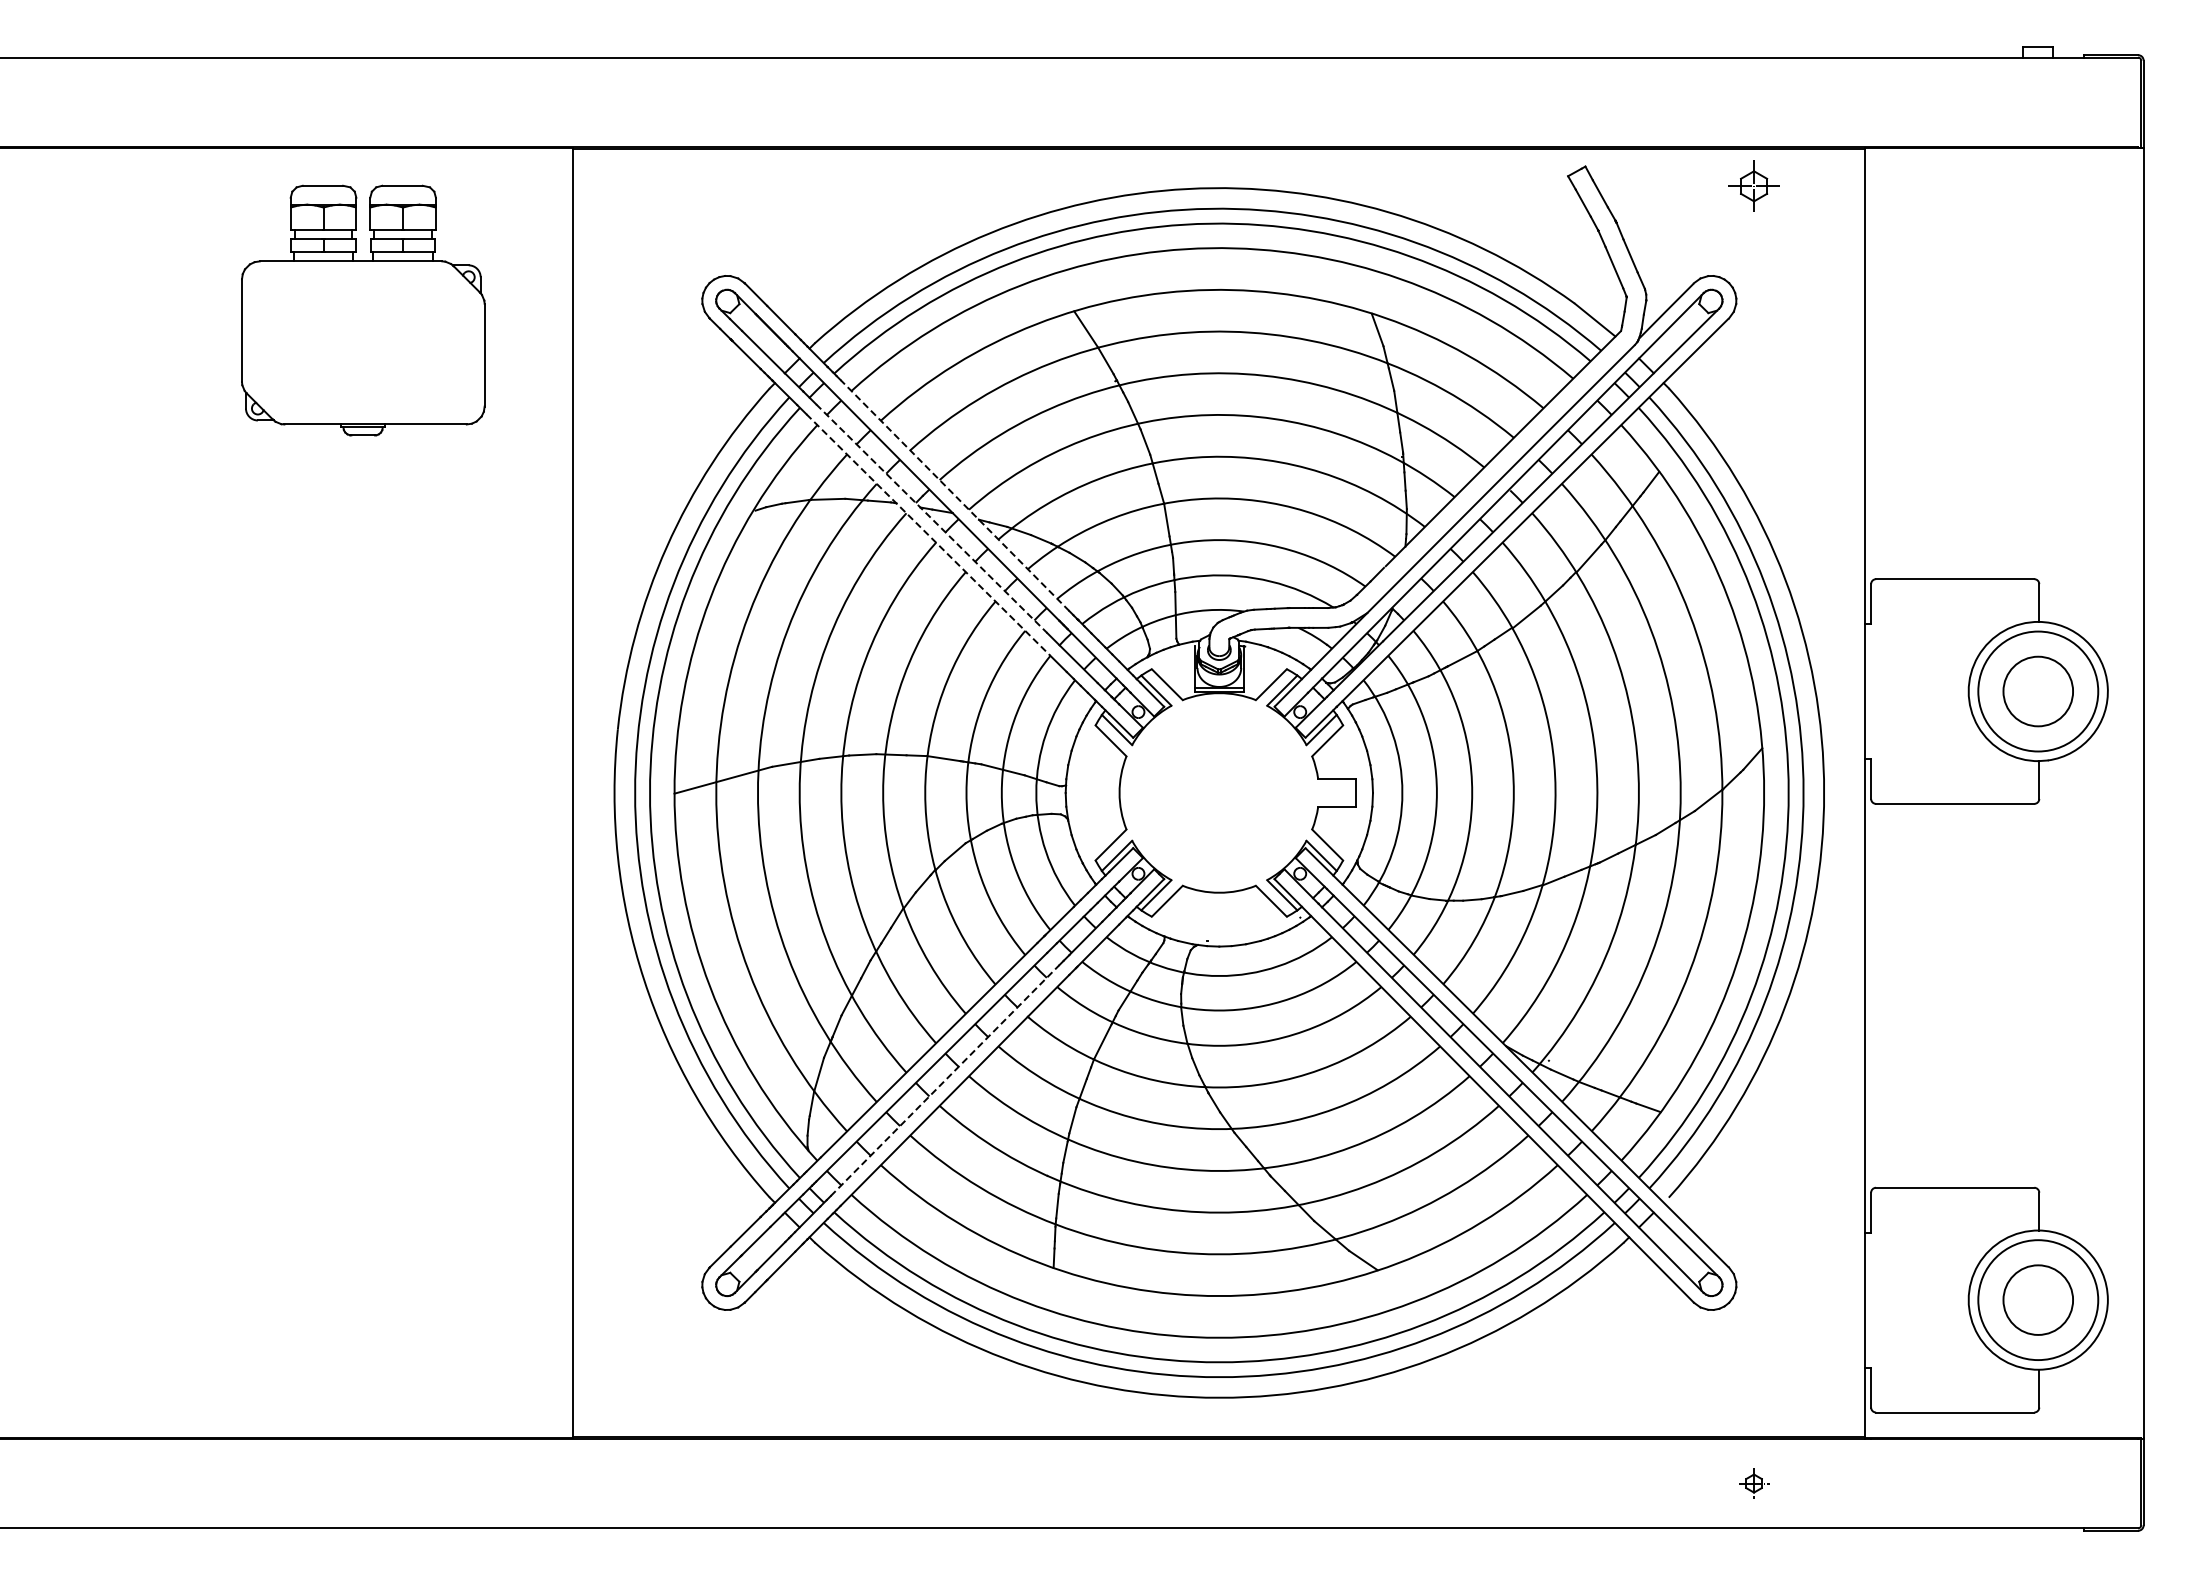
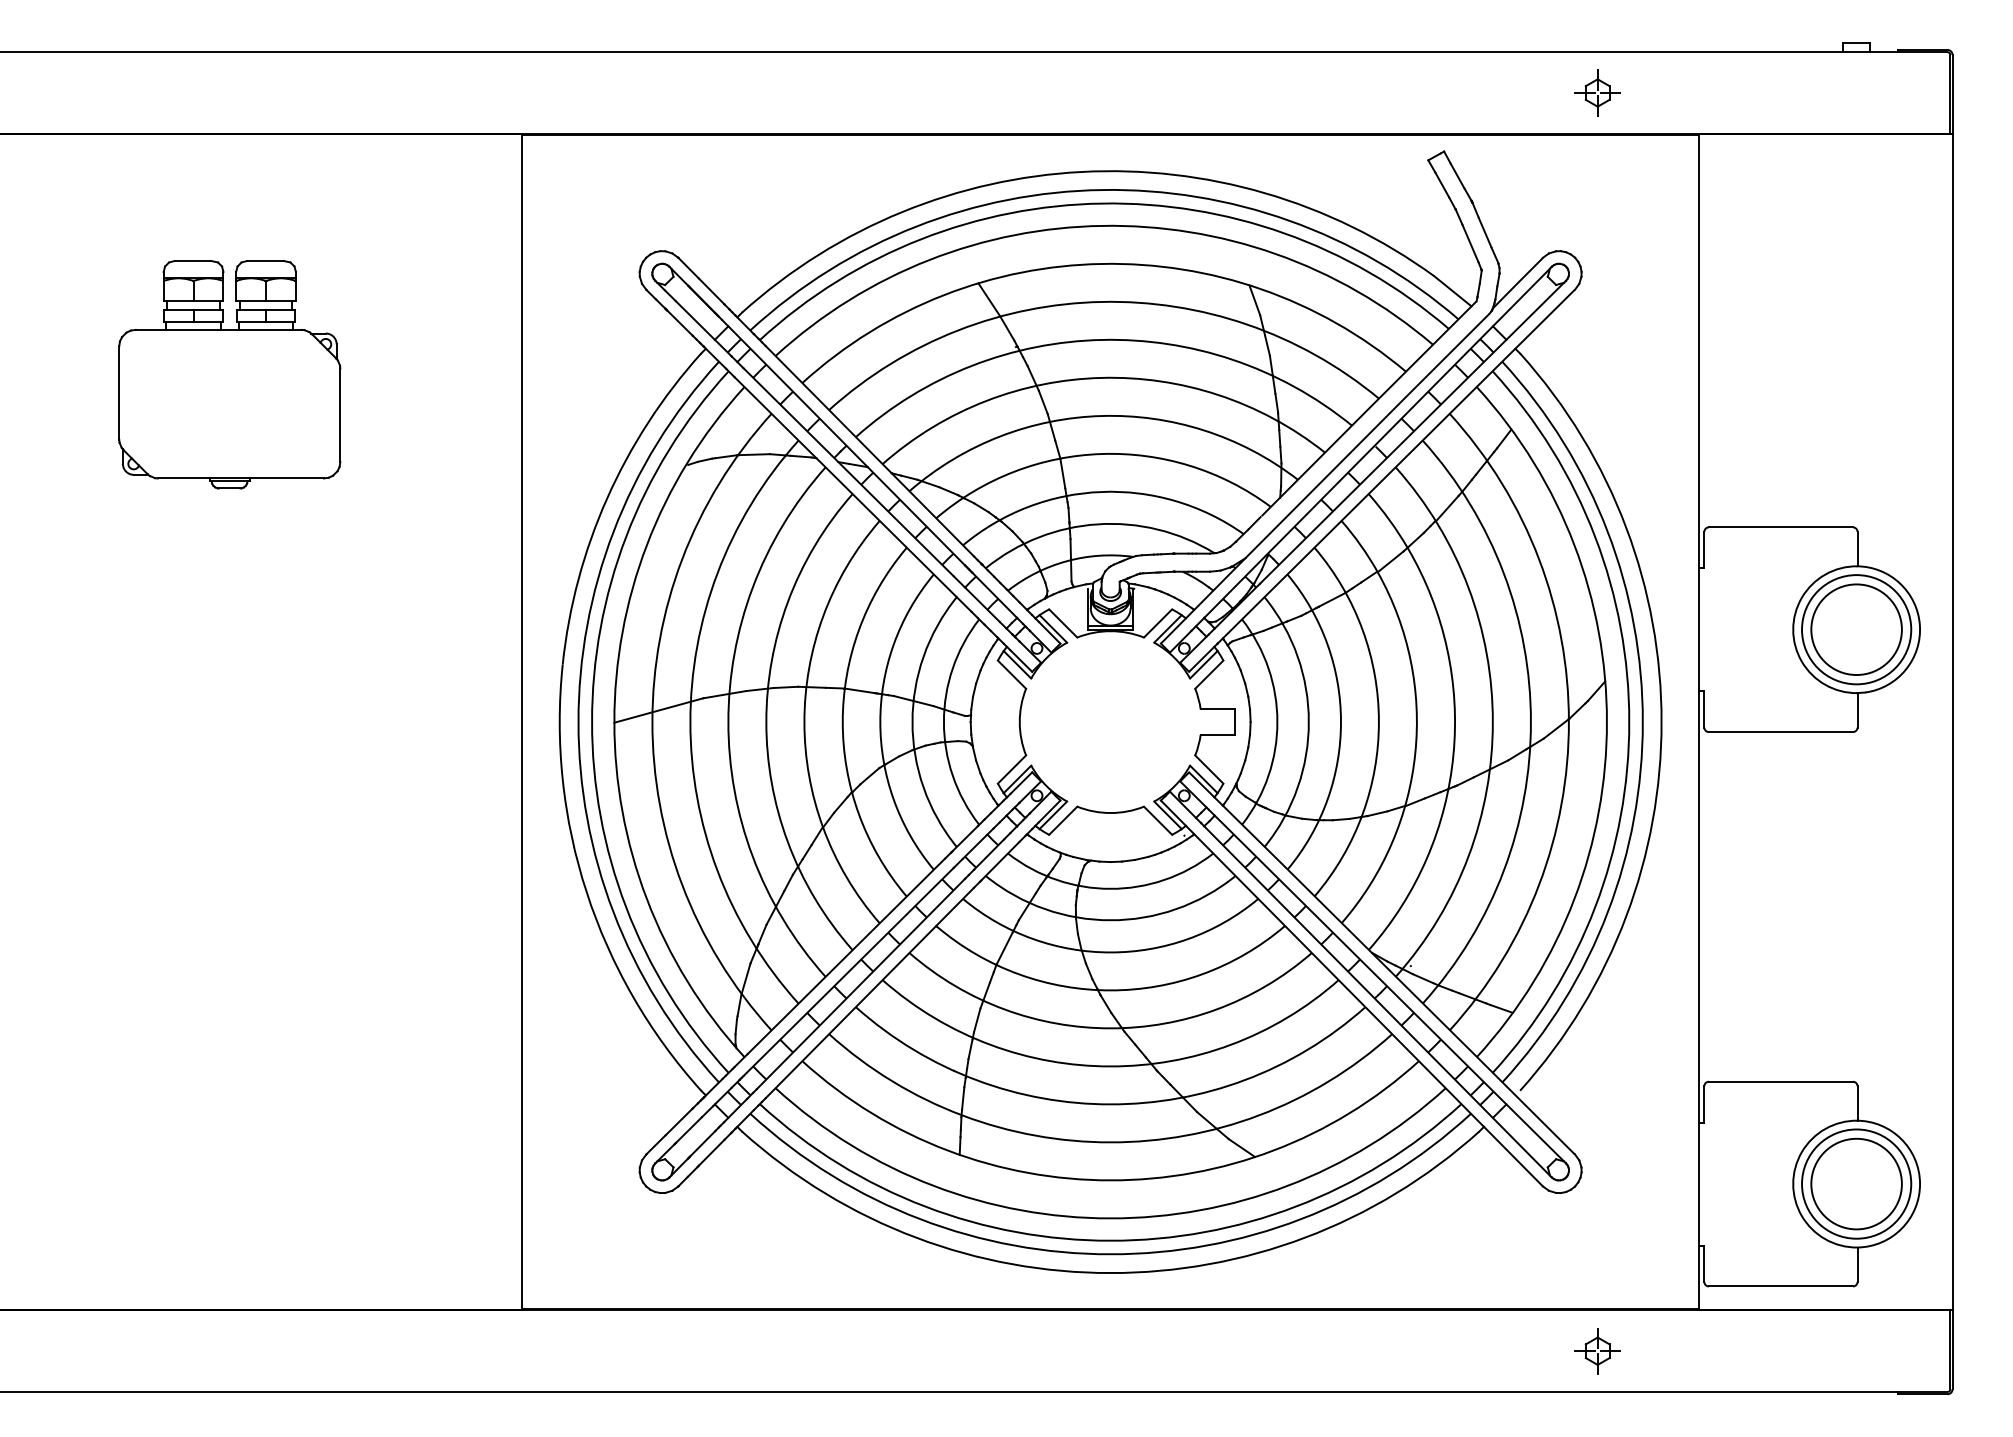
part: (1753, 185) -> (1597, 92), moved
part: (363, 310) -> (229, 374), moved
line: (954, 495) -> (869, 451), dashed -> solid
line: (931, 518) -> (848, 472), dashed -> solid
line: (928, 535) -> (845, 487), dashed -> solid
circle: (2038, 691) -> (1856, 629), size x1.43
line: (945, 1080) -> (861, 984), dashed -> solid
circle: (2038, 1299) -> (1856, 1183), size x1.43
part: (1753, 1483) -> (1597, 1351), size x1.67

